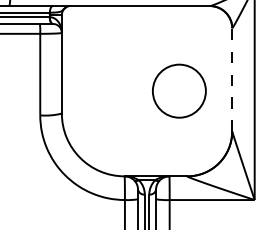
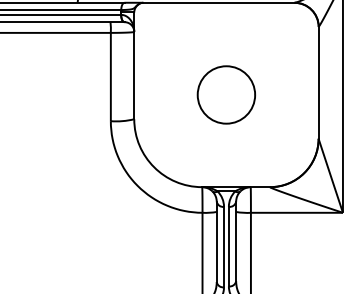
line: (232, 79) -> (318, 82), dashed -> solid
circle: (178, 90) -> (225, 94), moved

